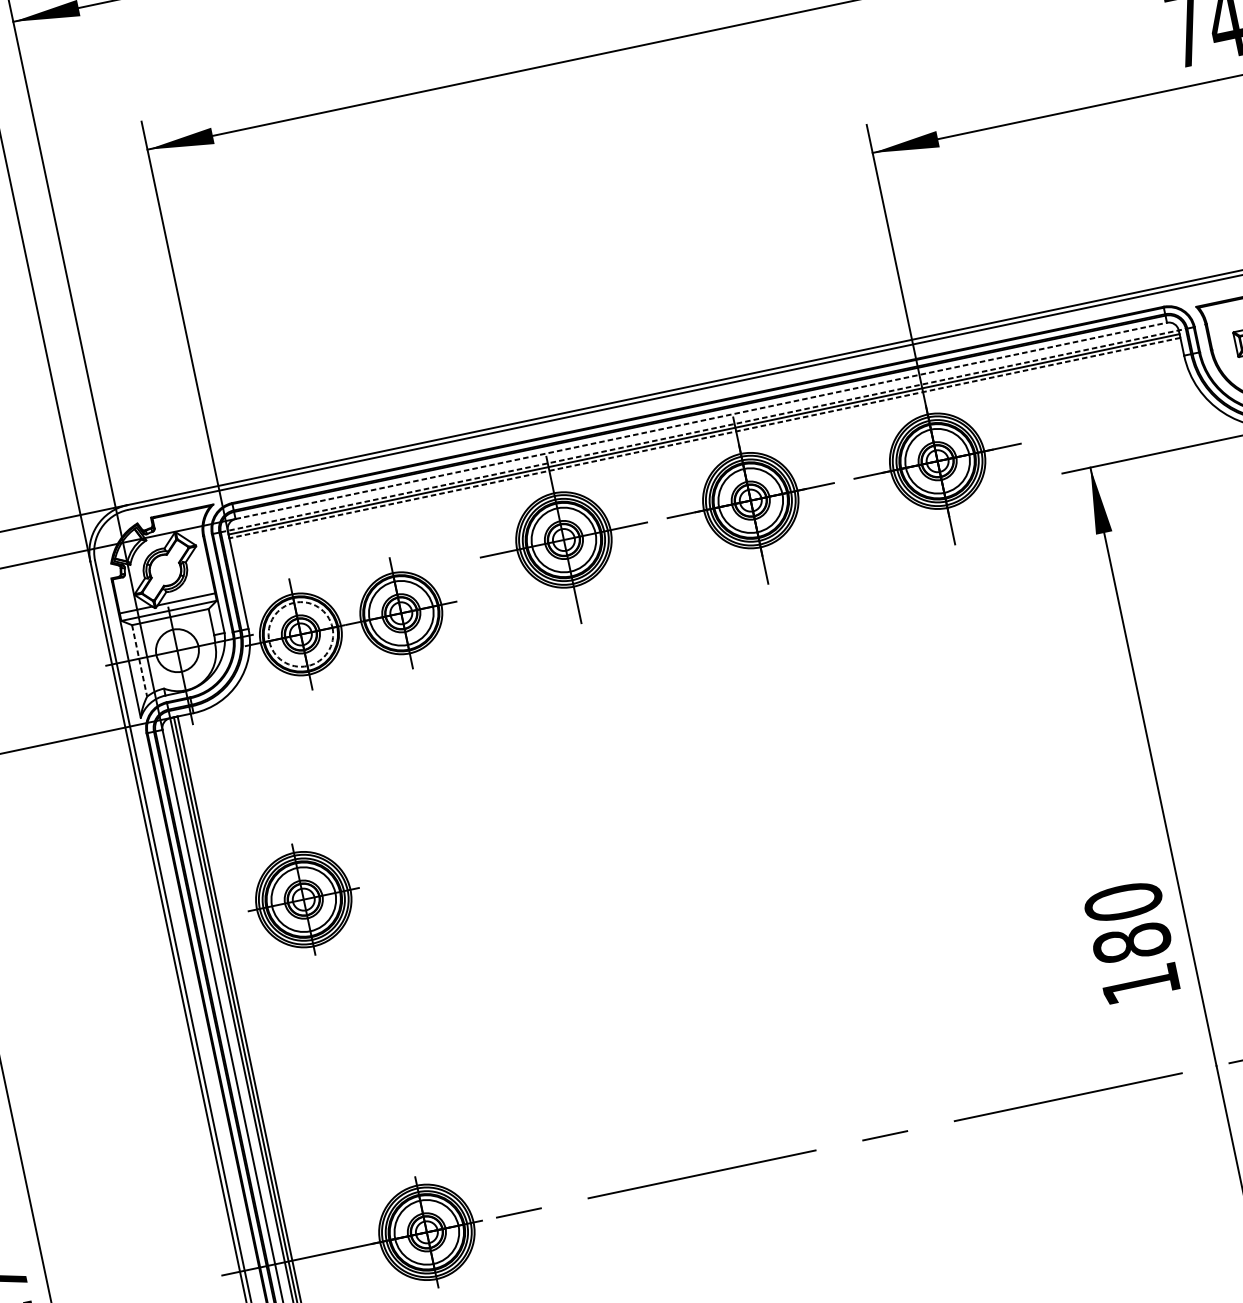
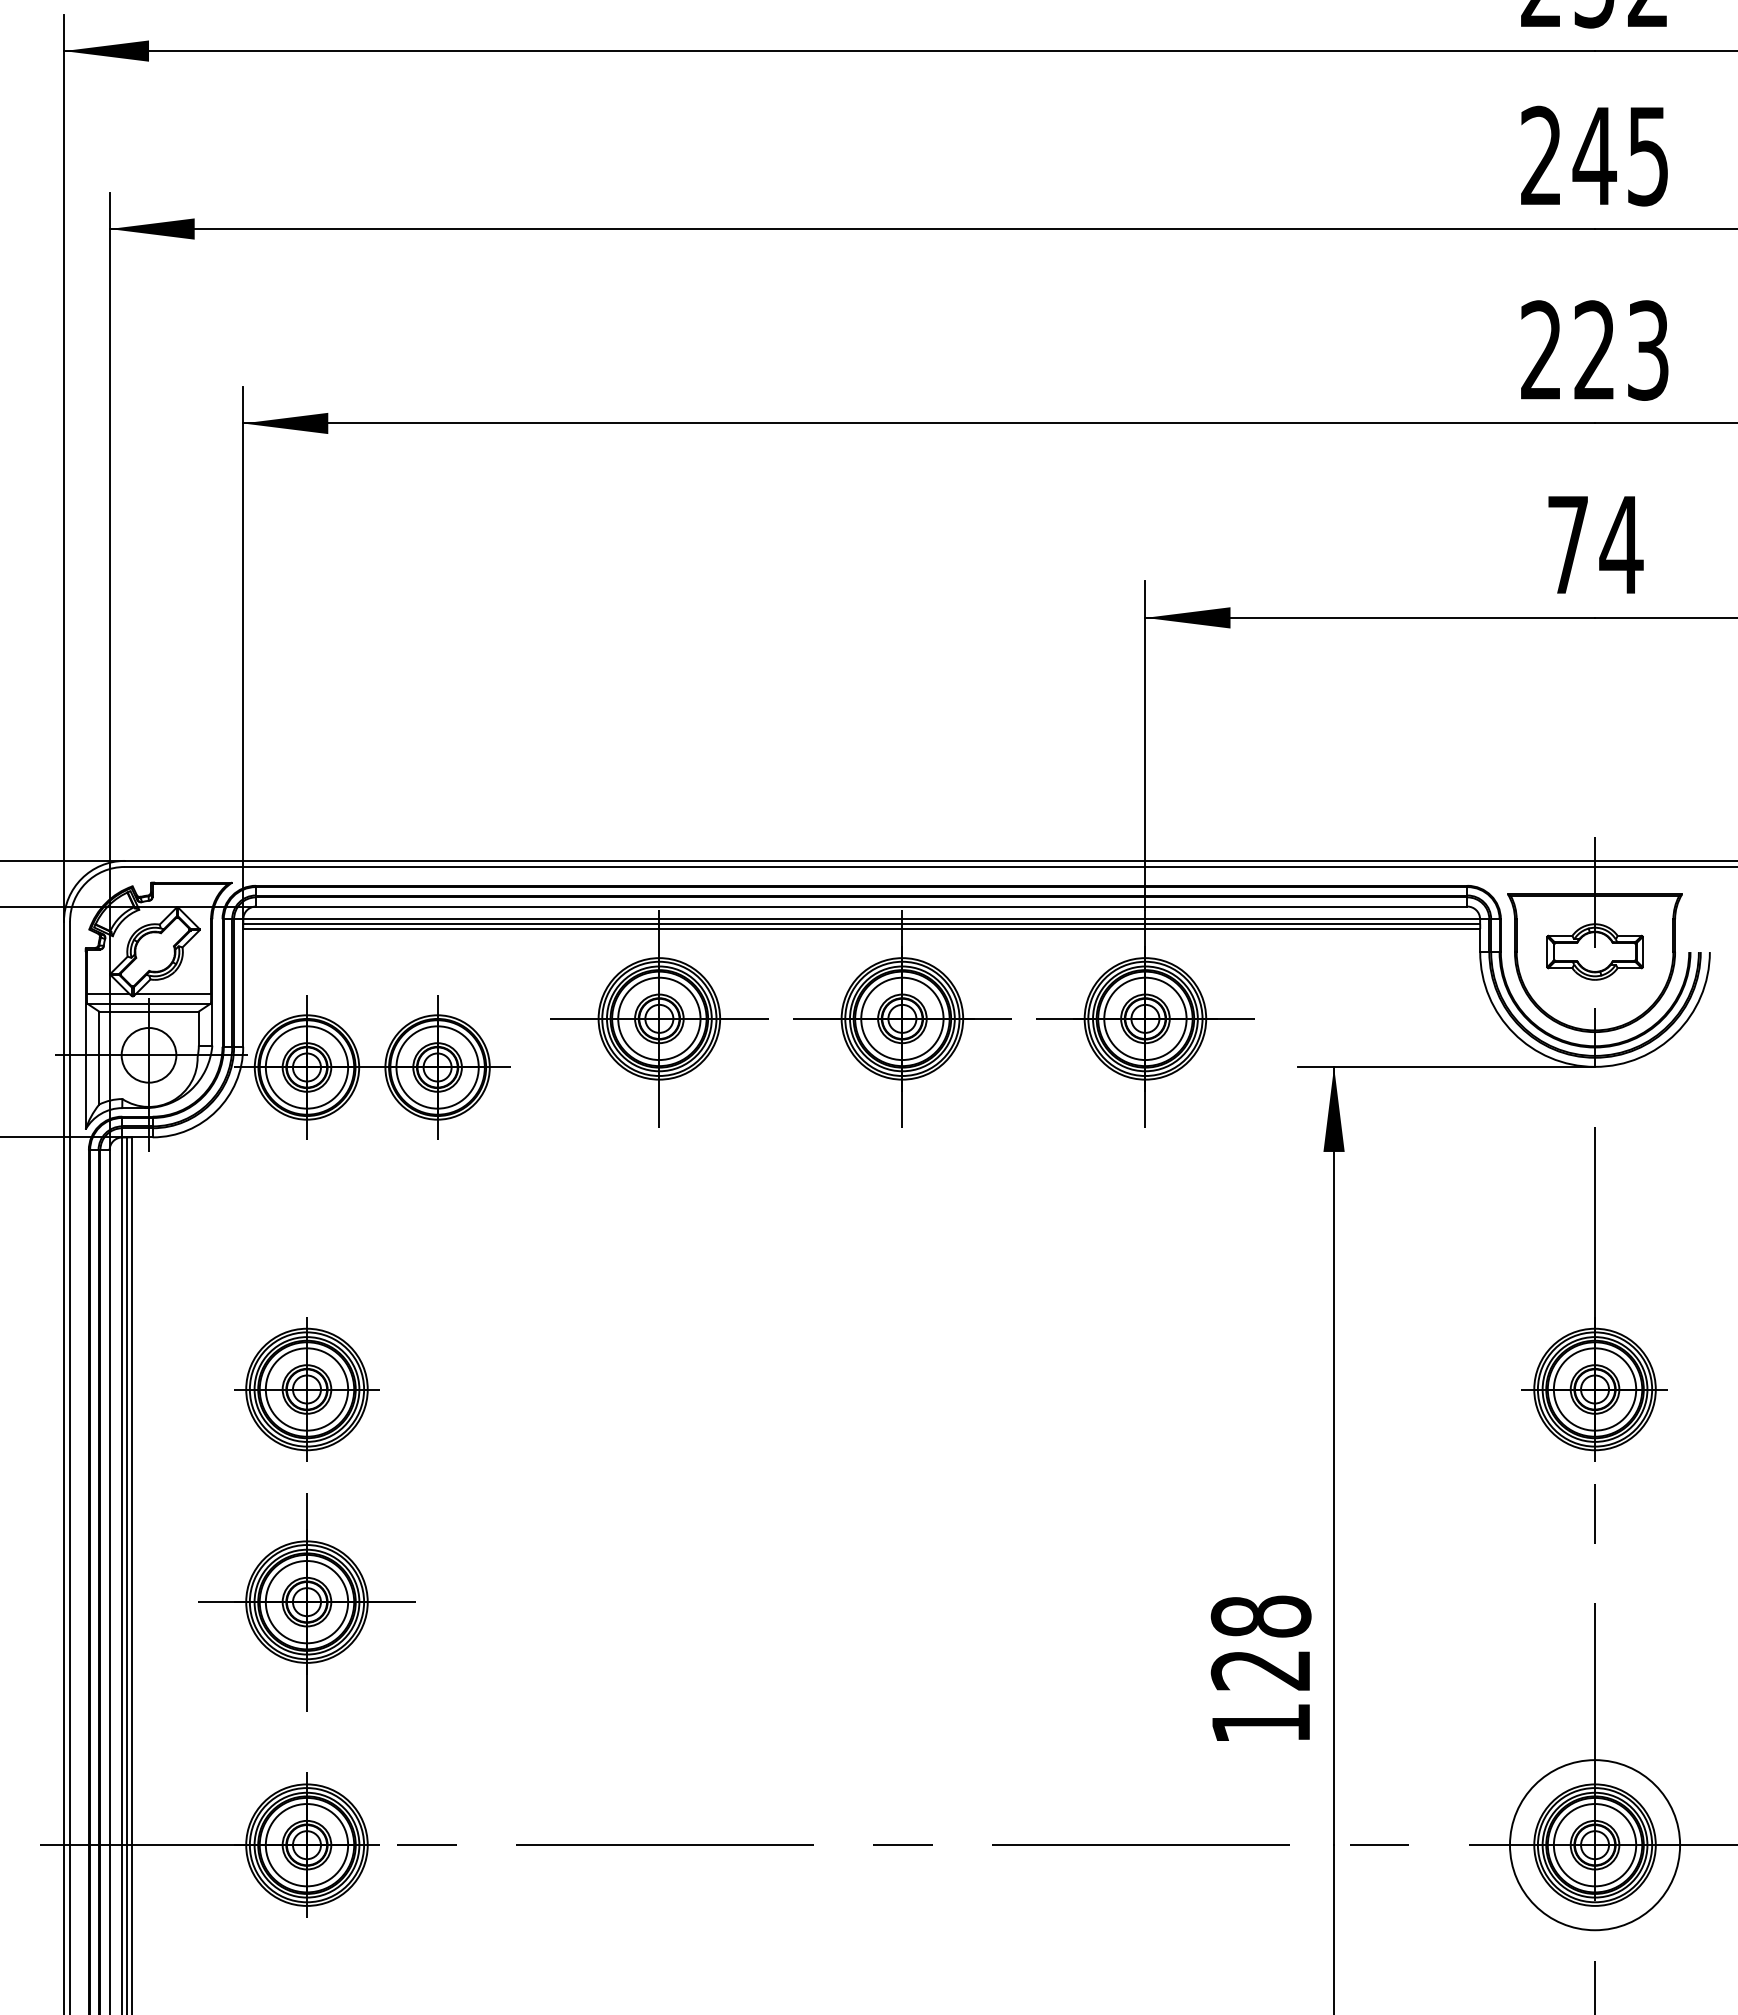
line: (701, 420) -> (861, 906), dashed -> solid
line: (703, 430) -> (861, 919), dashed -> solid
line: (704, 437) -> (861, 928), dashed -> solid
circle: (300, 634) -> (306, 1067), dashed -> solid
line: (139, 661) -> (99, 1058), dashed -> solid
part: (303, 899) -> (306, 1389), moved
text: (1127, 922) -> (1260, 1642), 180 -> 128
part: (387, 1045) -> (306, 1602), added

